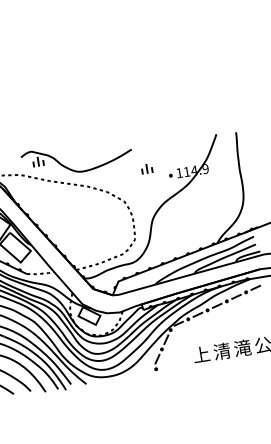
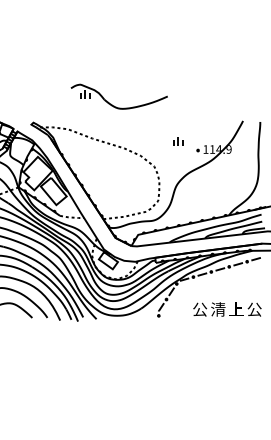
part: (73, 169) -> (114, 105), moved
text: (242, 348) -> (236, 309), 滝 -> 上
text: (202, 354) -> (200, 309), 上 -> 公

